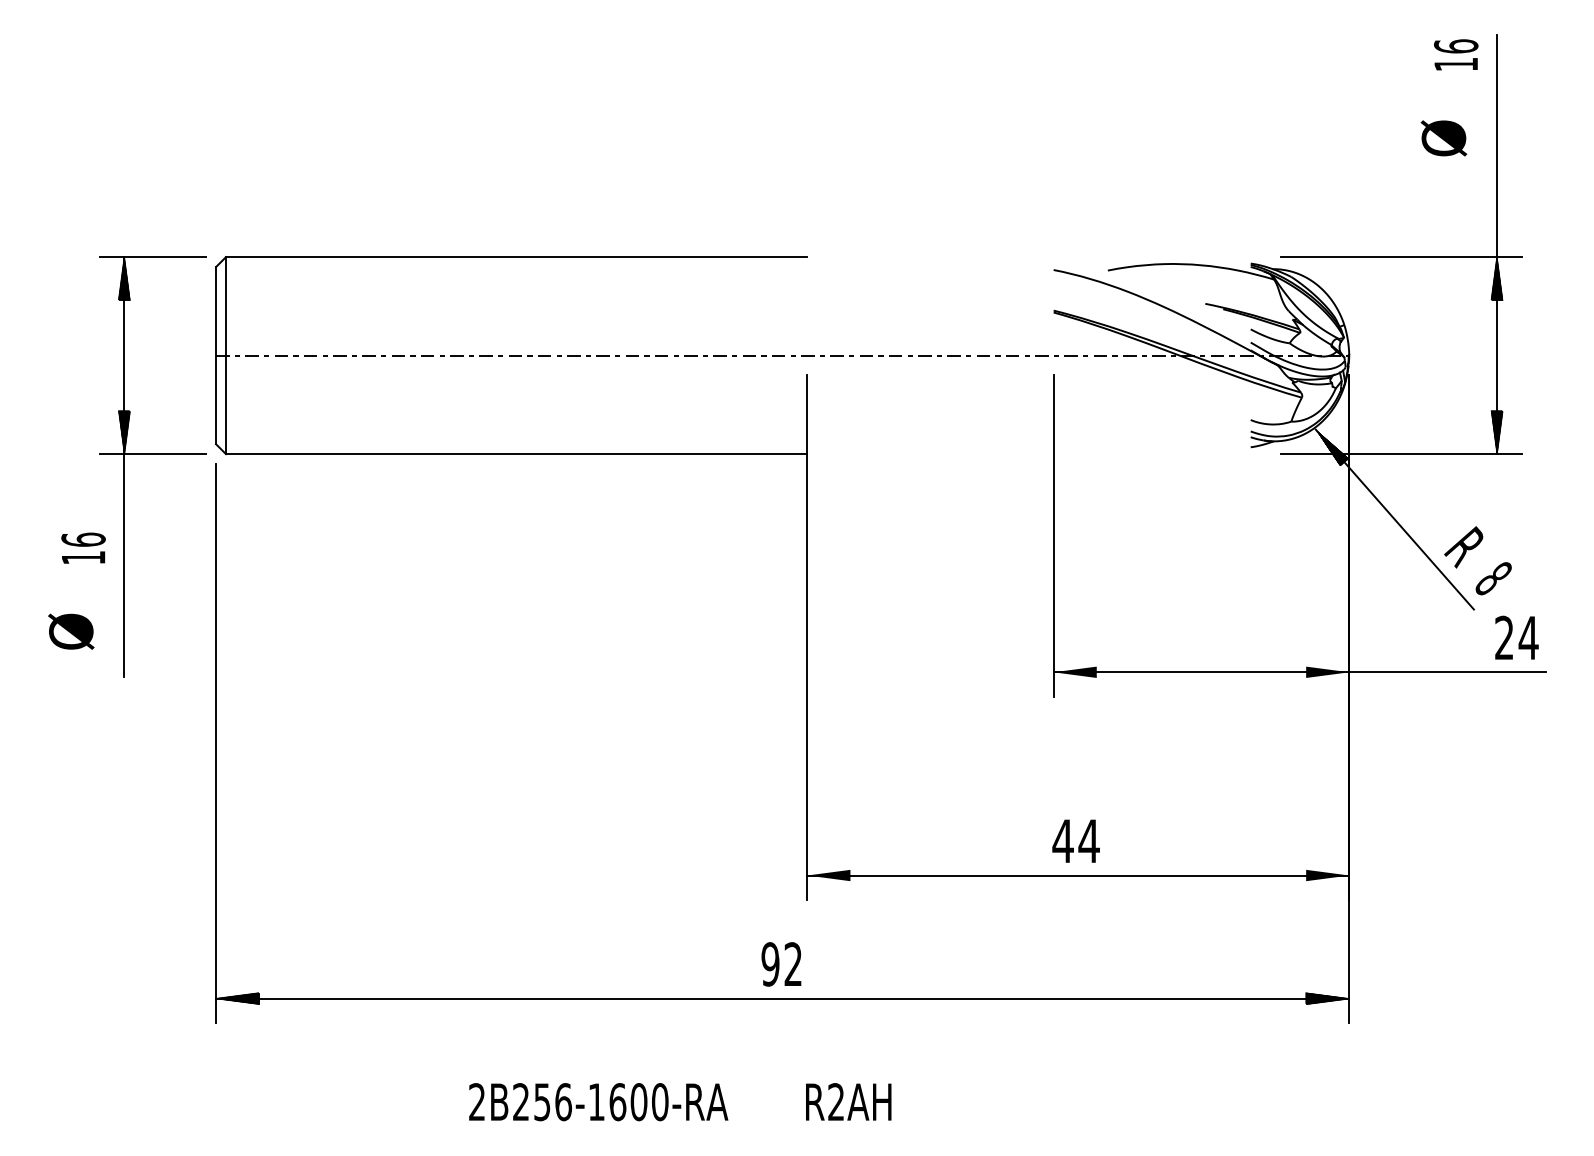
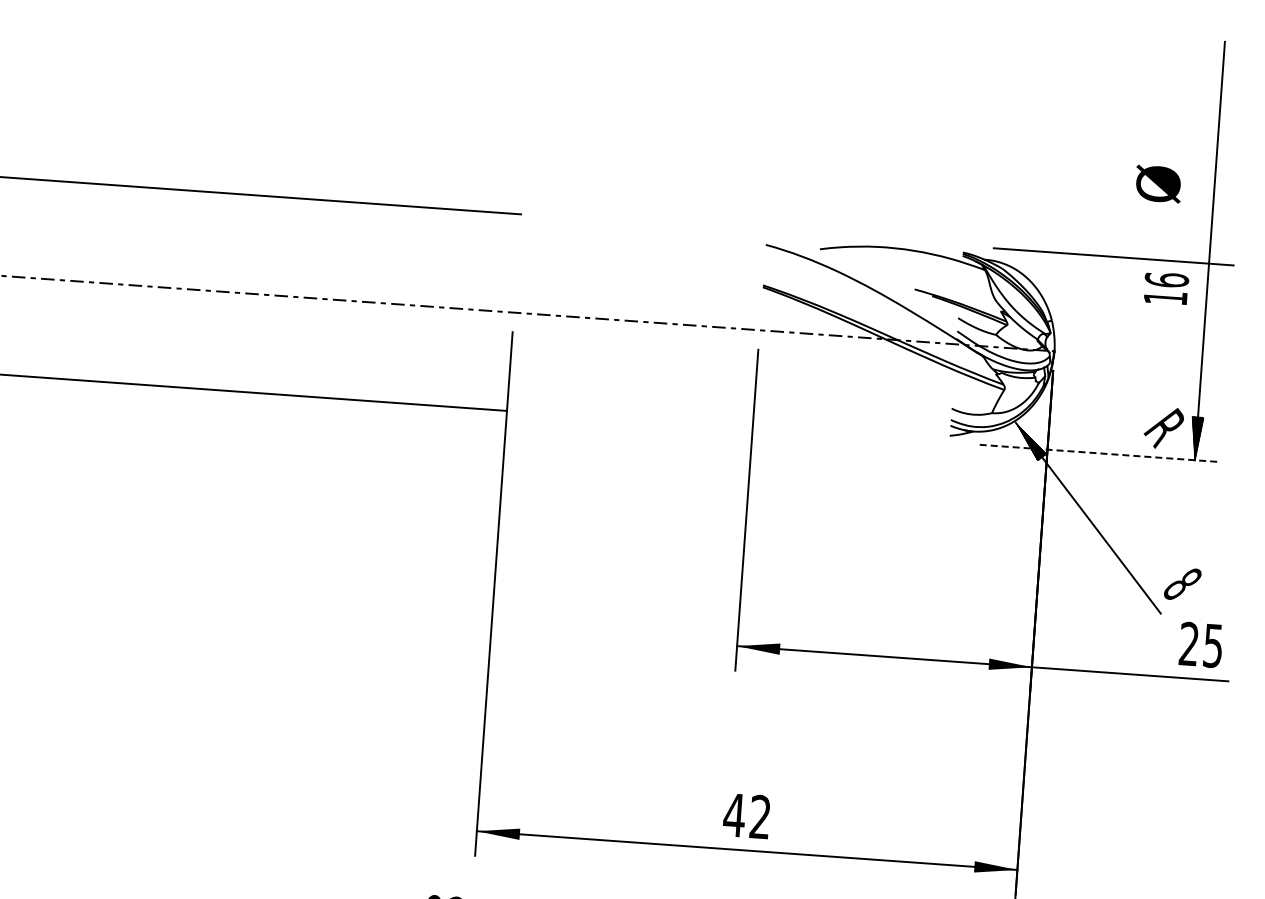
text: (1456, 54) -> (1166, 288), moved
text: (1443, 138) -> (1158, 184), moved
hatch: (1496, 278) -> (1206, 284), removed
line: (1401, 454) -> (1099, 453), solid -> dashed
text: (1463, 547) -> (1163, 428), moved
text: (1528, 638) -> (1213, 646), 24 -> 25
text: (1088, 840) -> (759, 816), 44 -> 42

